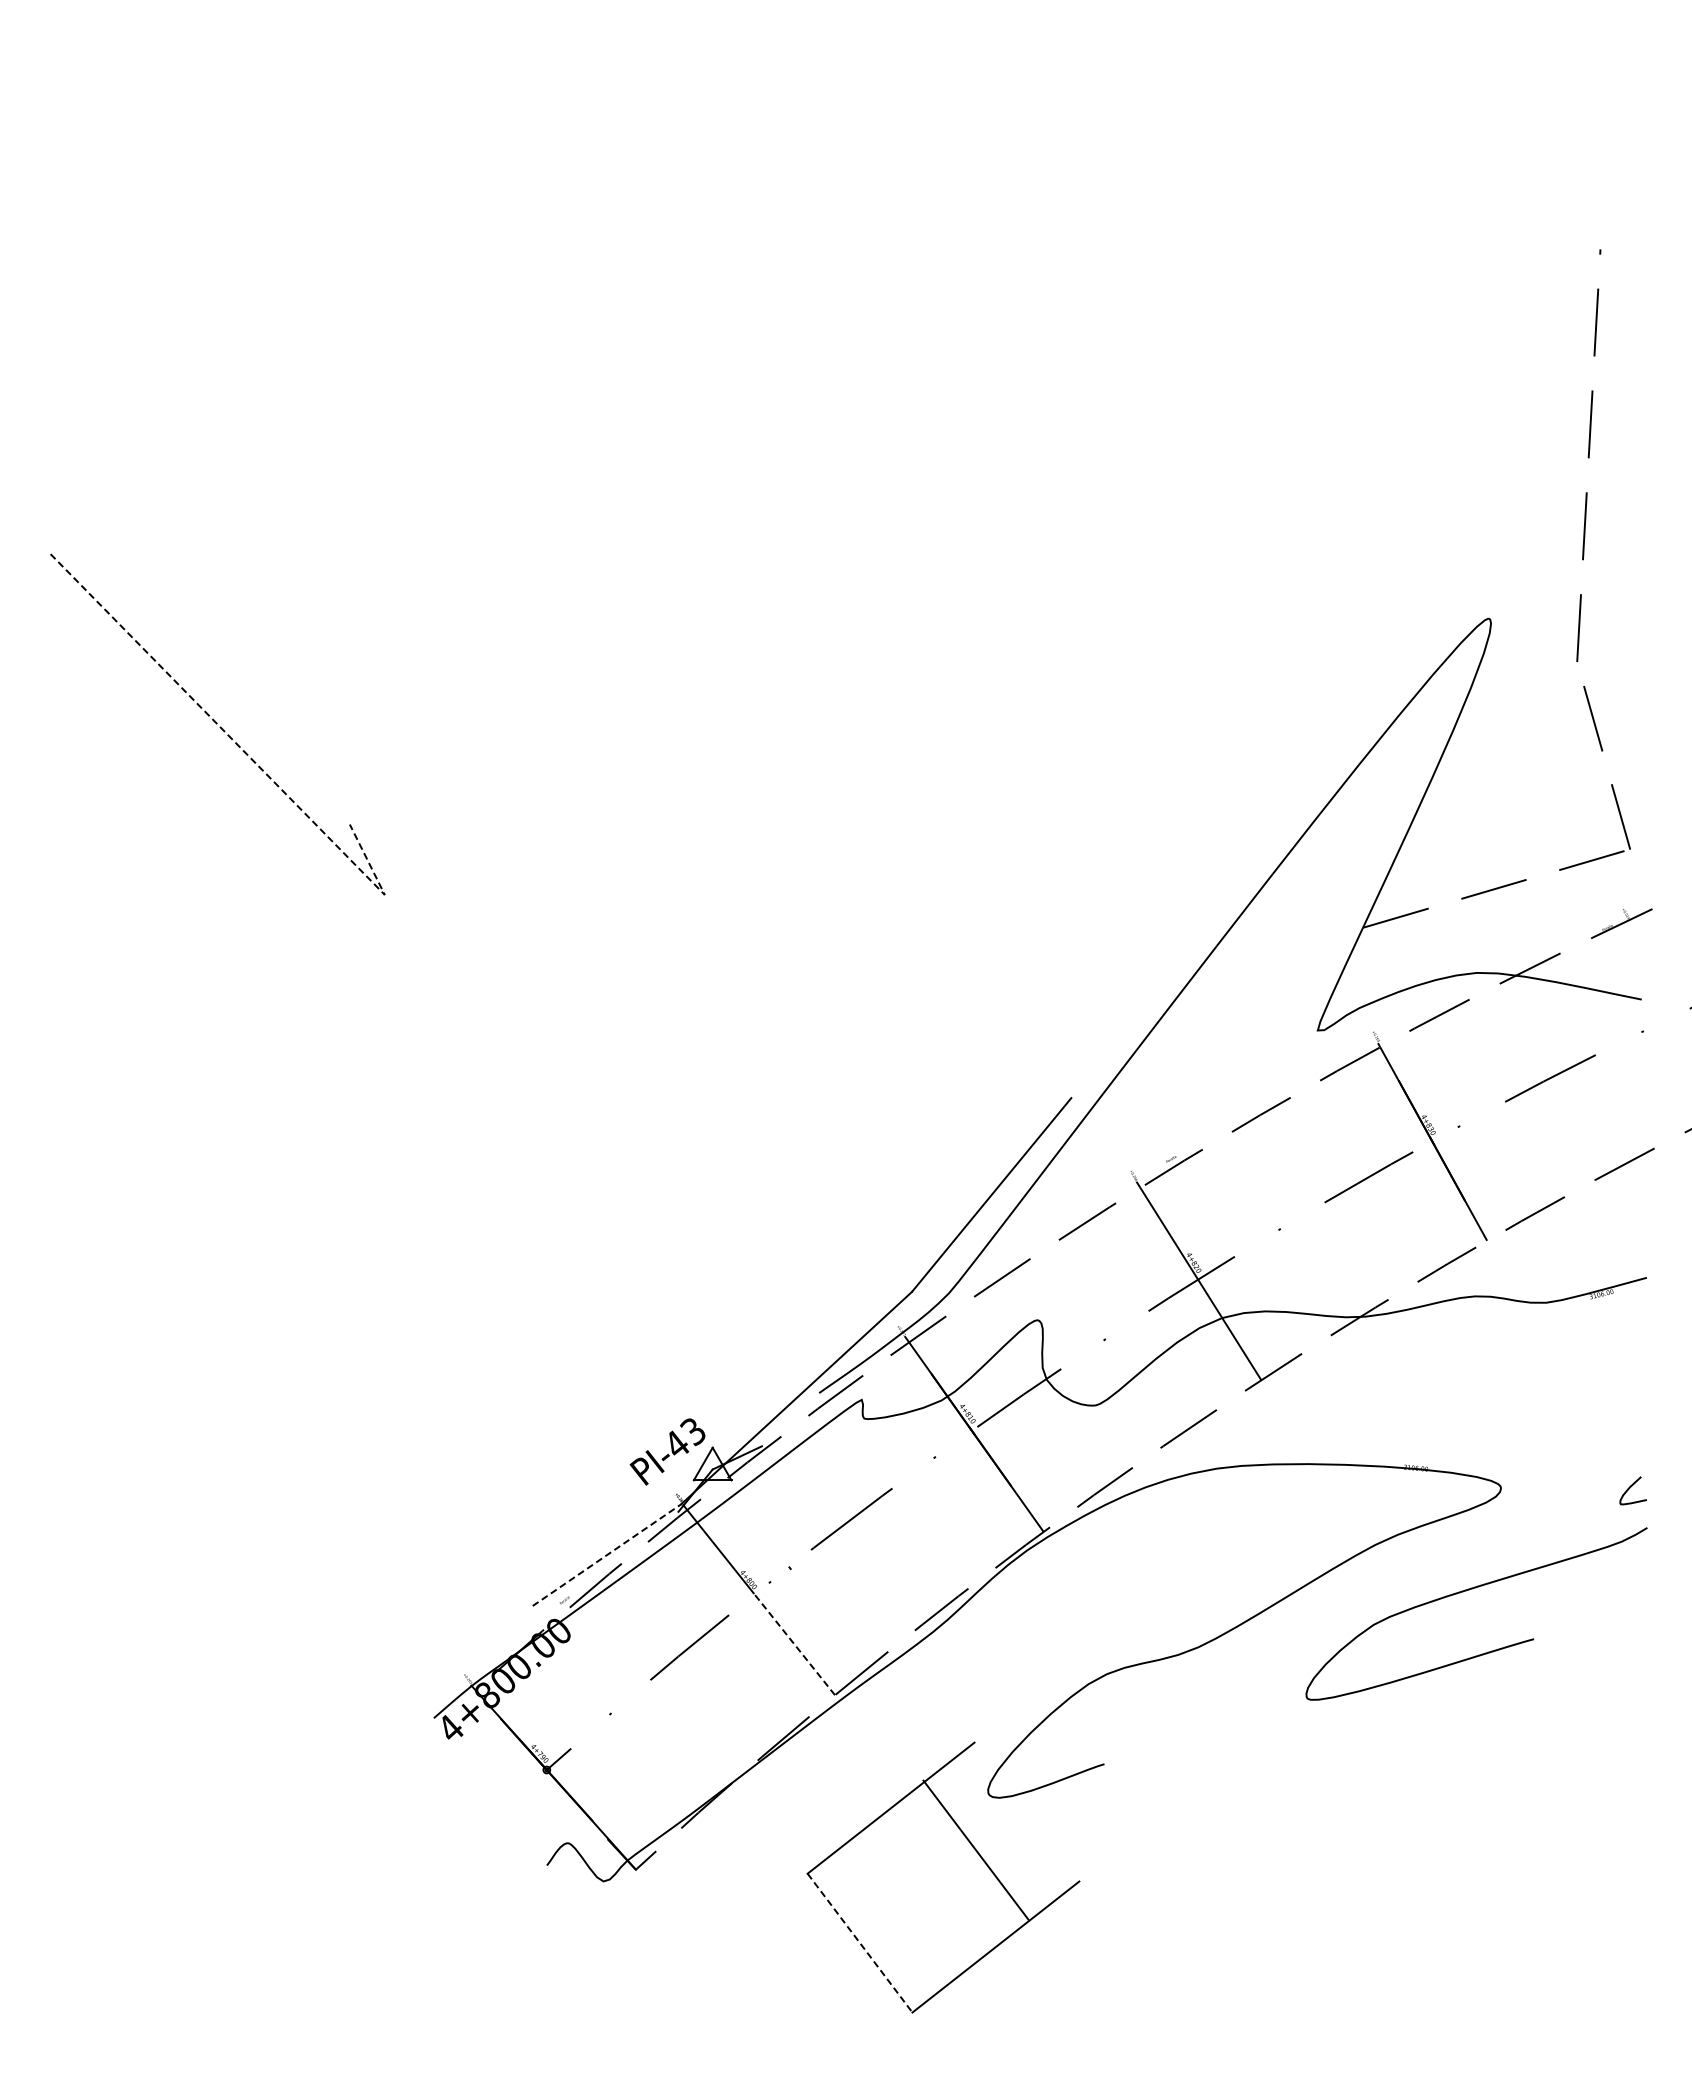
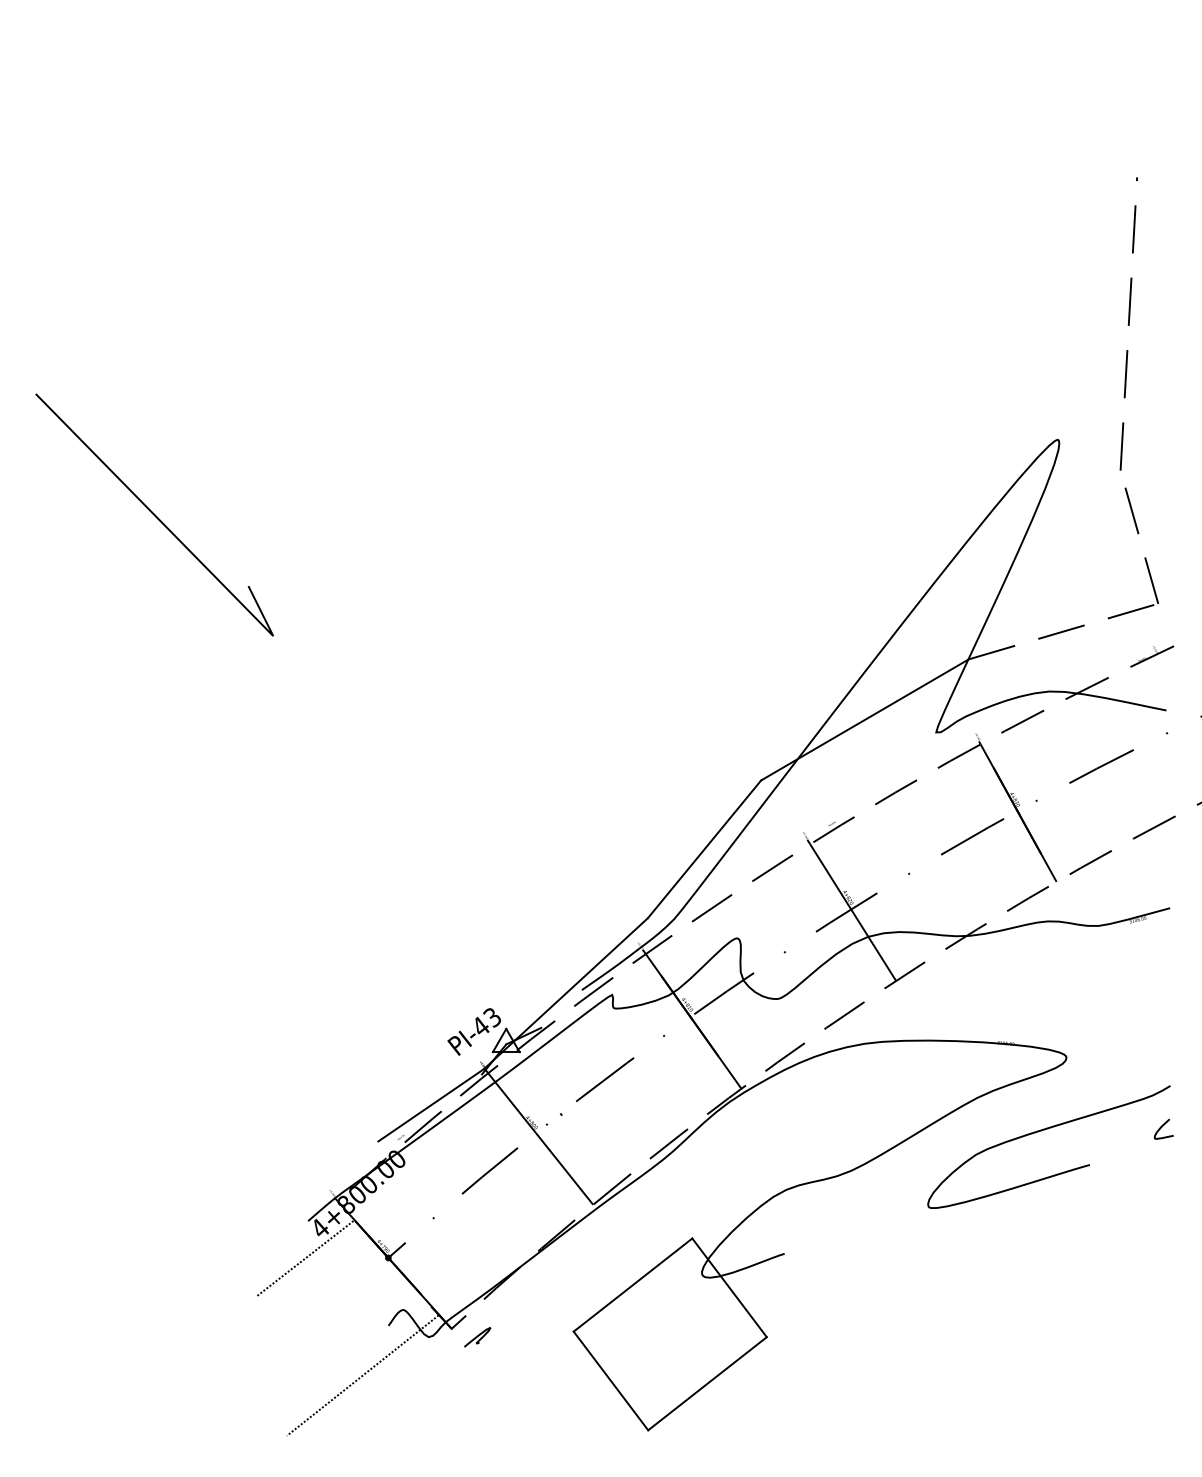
line: (245, 753) -> (174, 535), dashed -> solid
line: (1217, 1012) -> (864, 719), added
curve: (1630, 1488) -> (1162, 1127), moved
line: (606, 1555) -> (430, 1105), dashed -> solid
line: (794, 1644) -> (564, 1168), dashed -> solid
line: (430, 1769) -> (305, 1257), added
line: (975, 1849) -> (729, 1287), moved
curve: (672, 1881) -> (477, 1337), added
line: (510, 1935) -> (362, 1375), added
line: (860, 1943) -> (611, 1381), dashed -> solid

